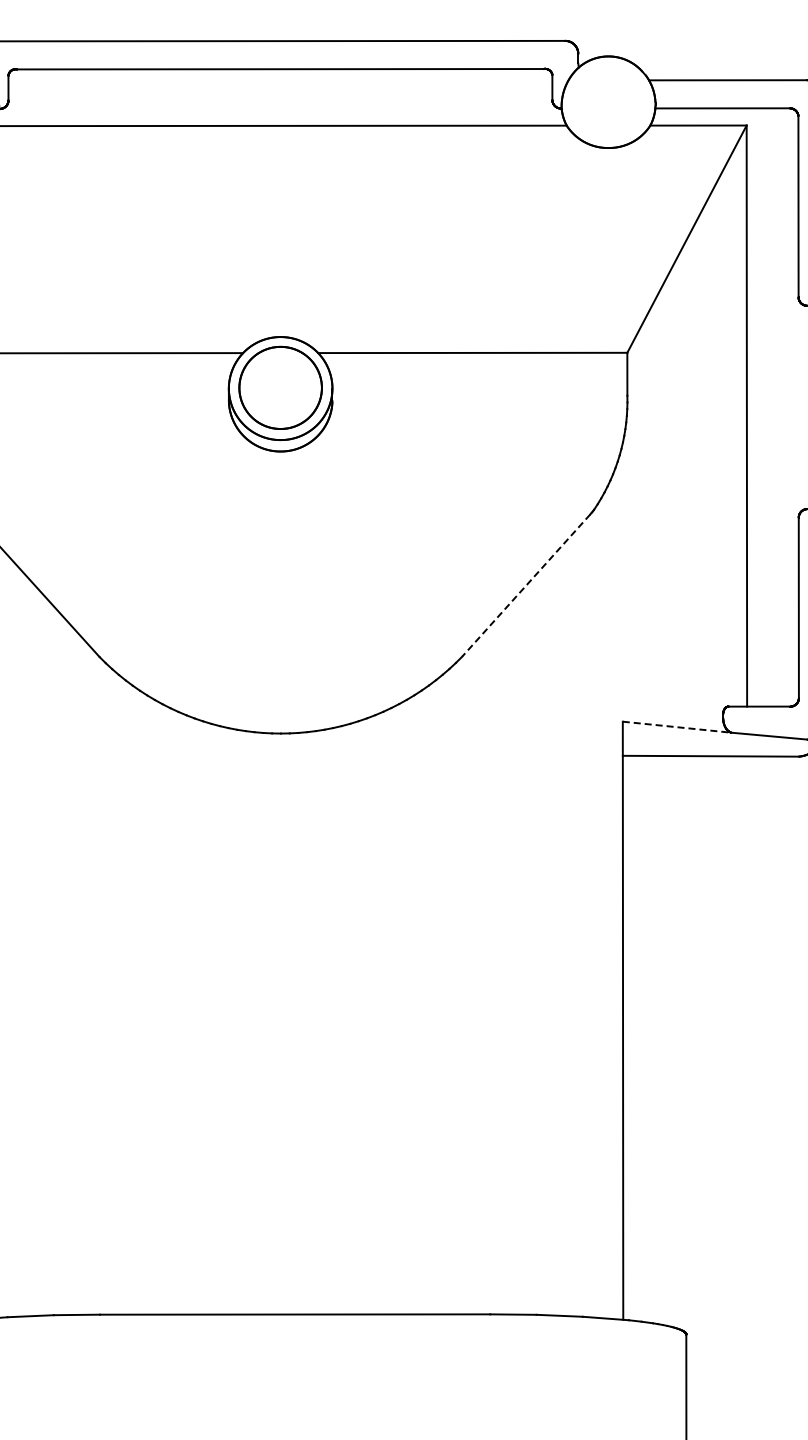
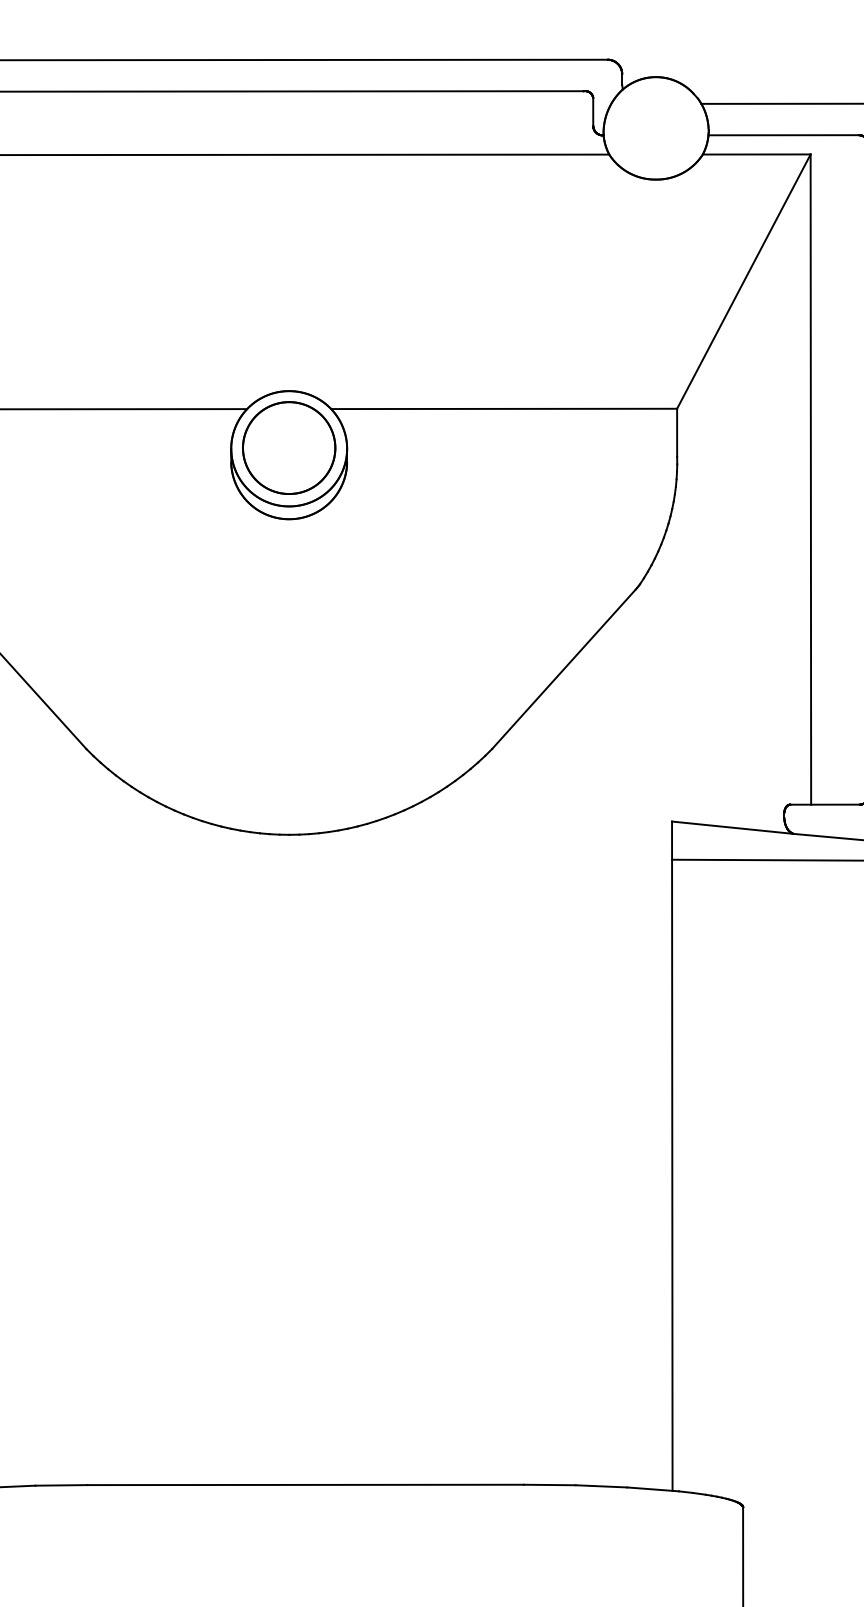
line: (526, 585) -> (564, 669), dashed -> solid
line: (677, 727) -> (733, 828), dashed -> solid

